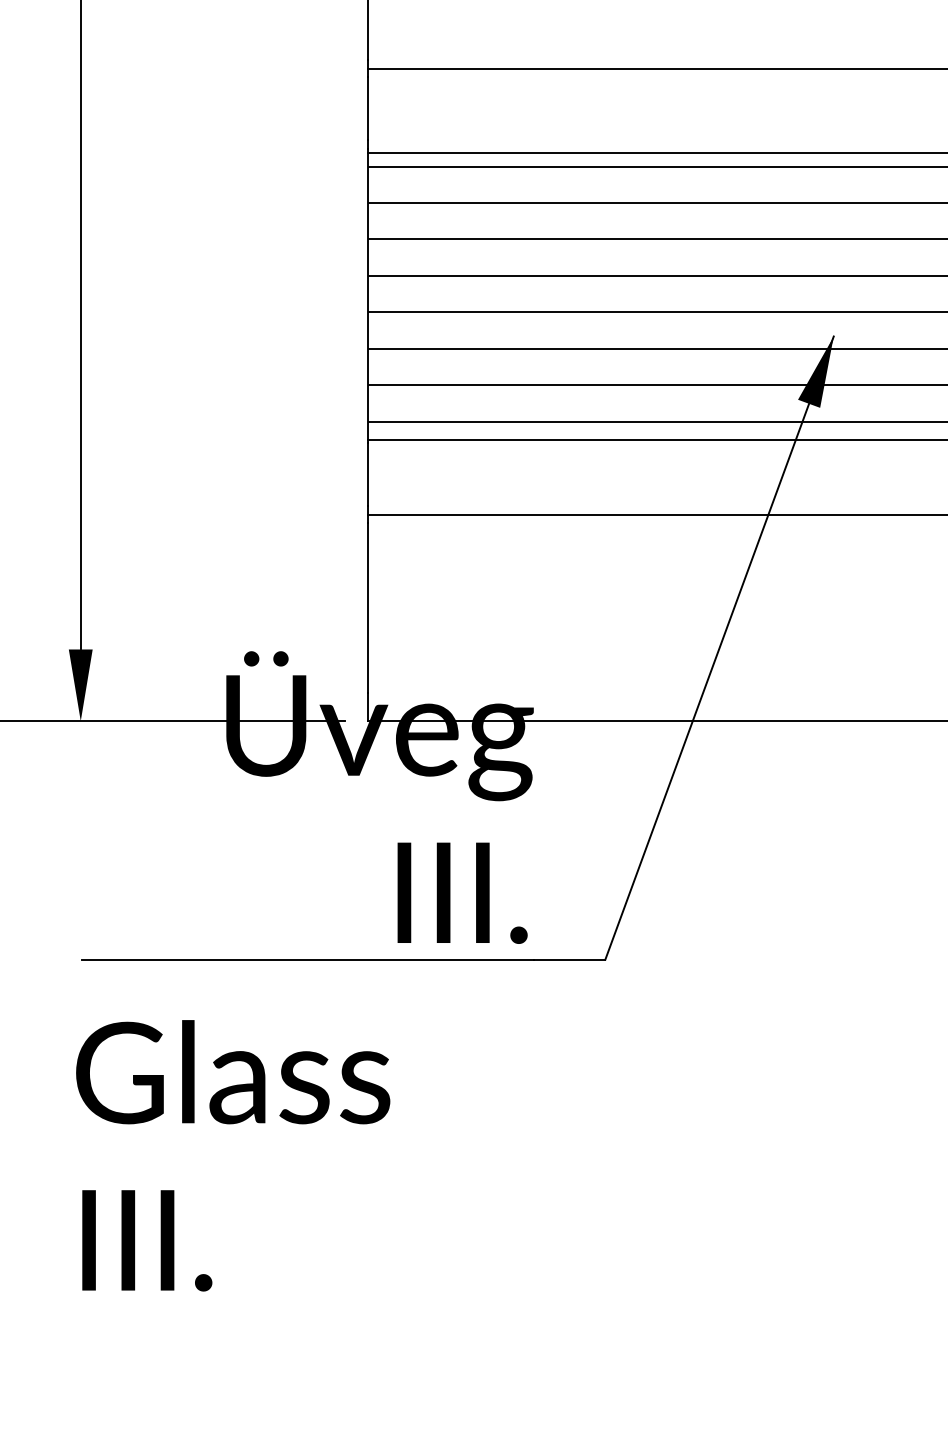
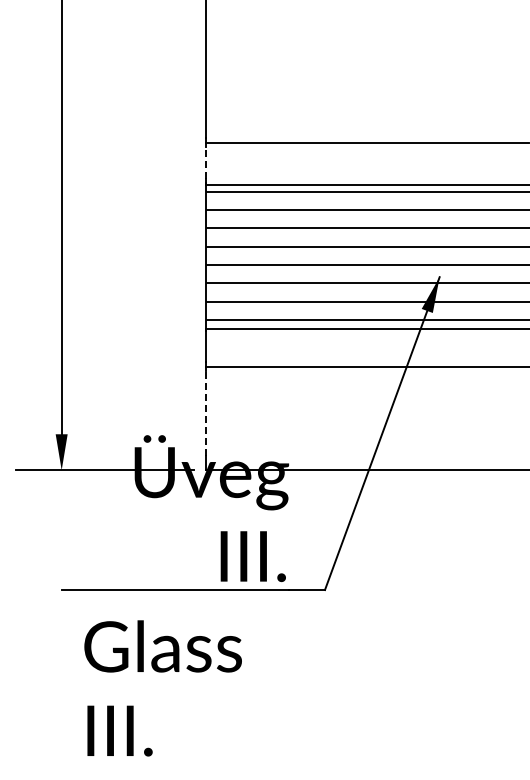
line: (367, 108) -> (205, 162), solid -> dashed
line: (367, 606) -> (205, 412), solid -> dashed
text: (231, 1155) -> (162, 688), moved

